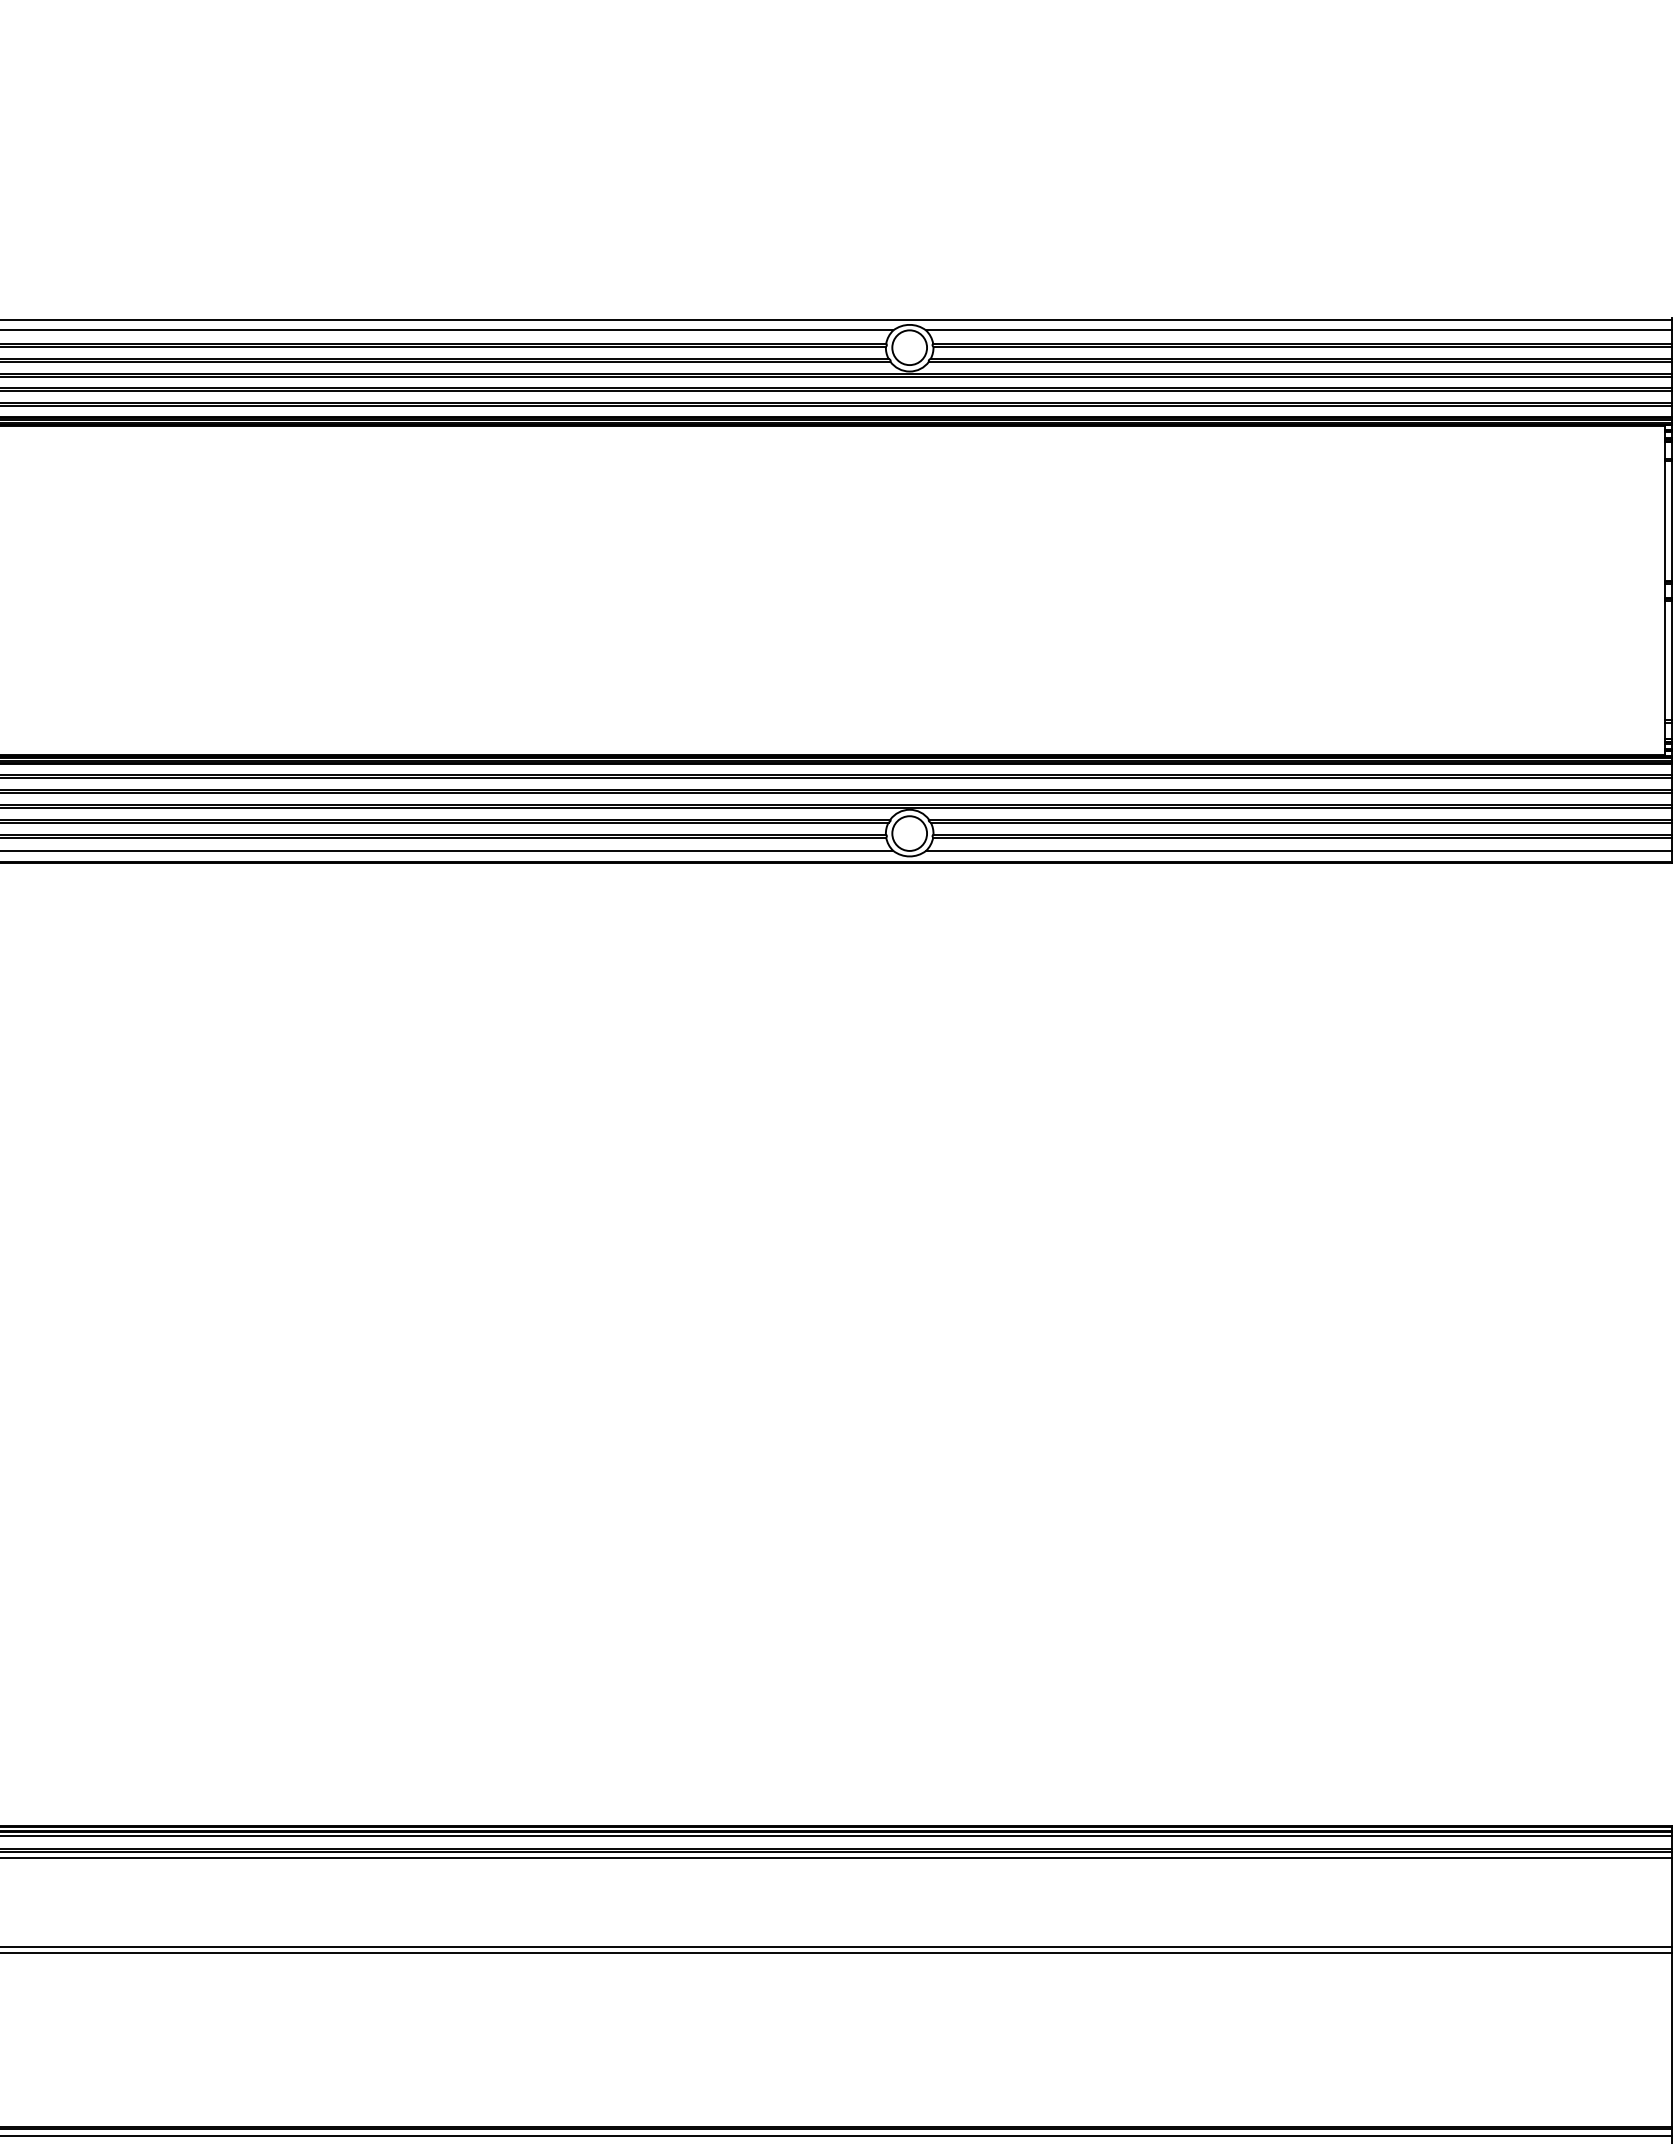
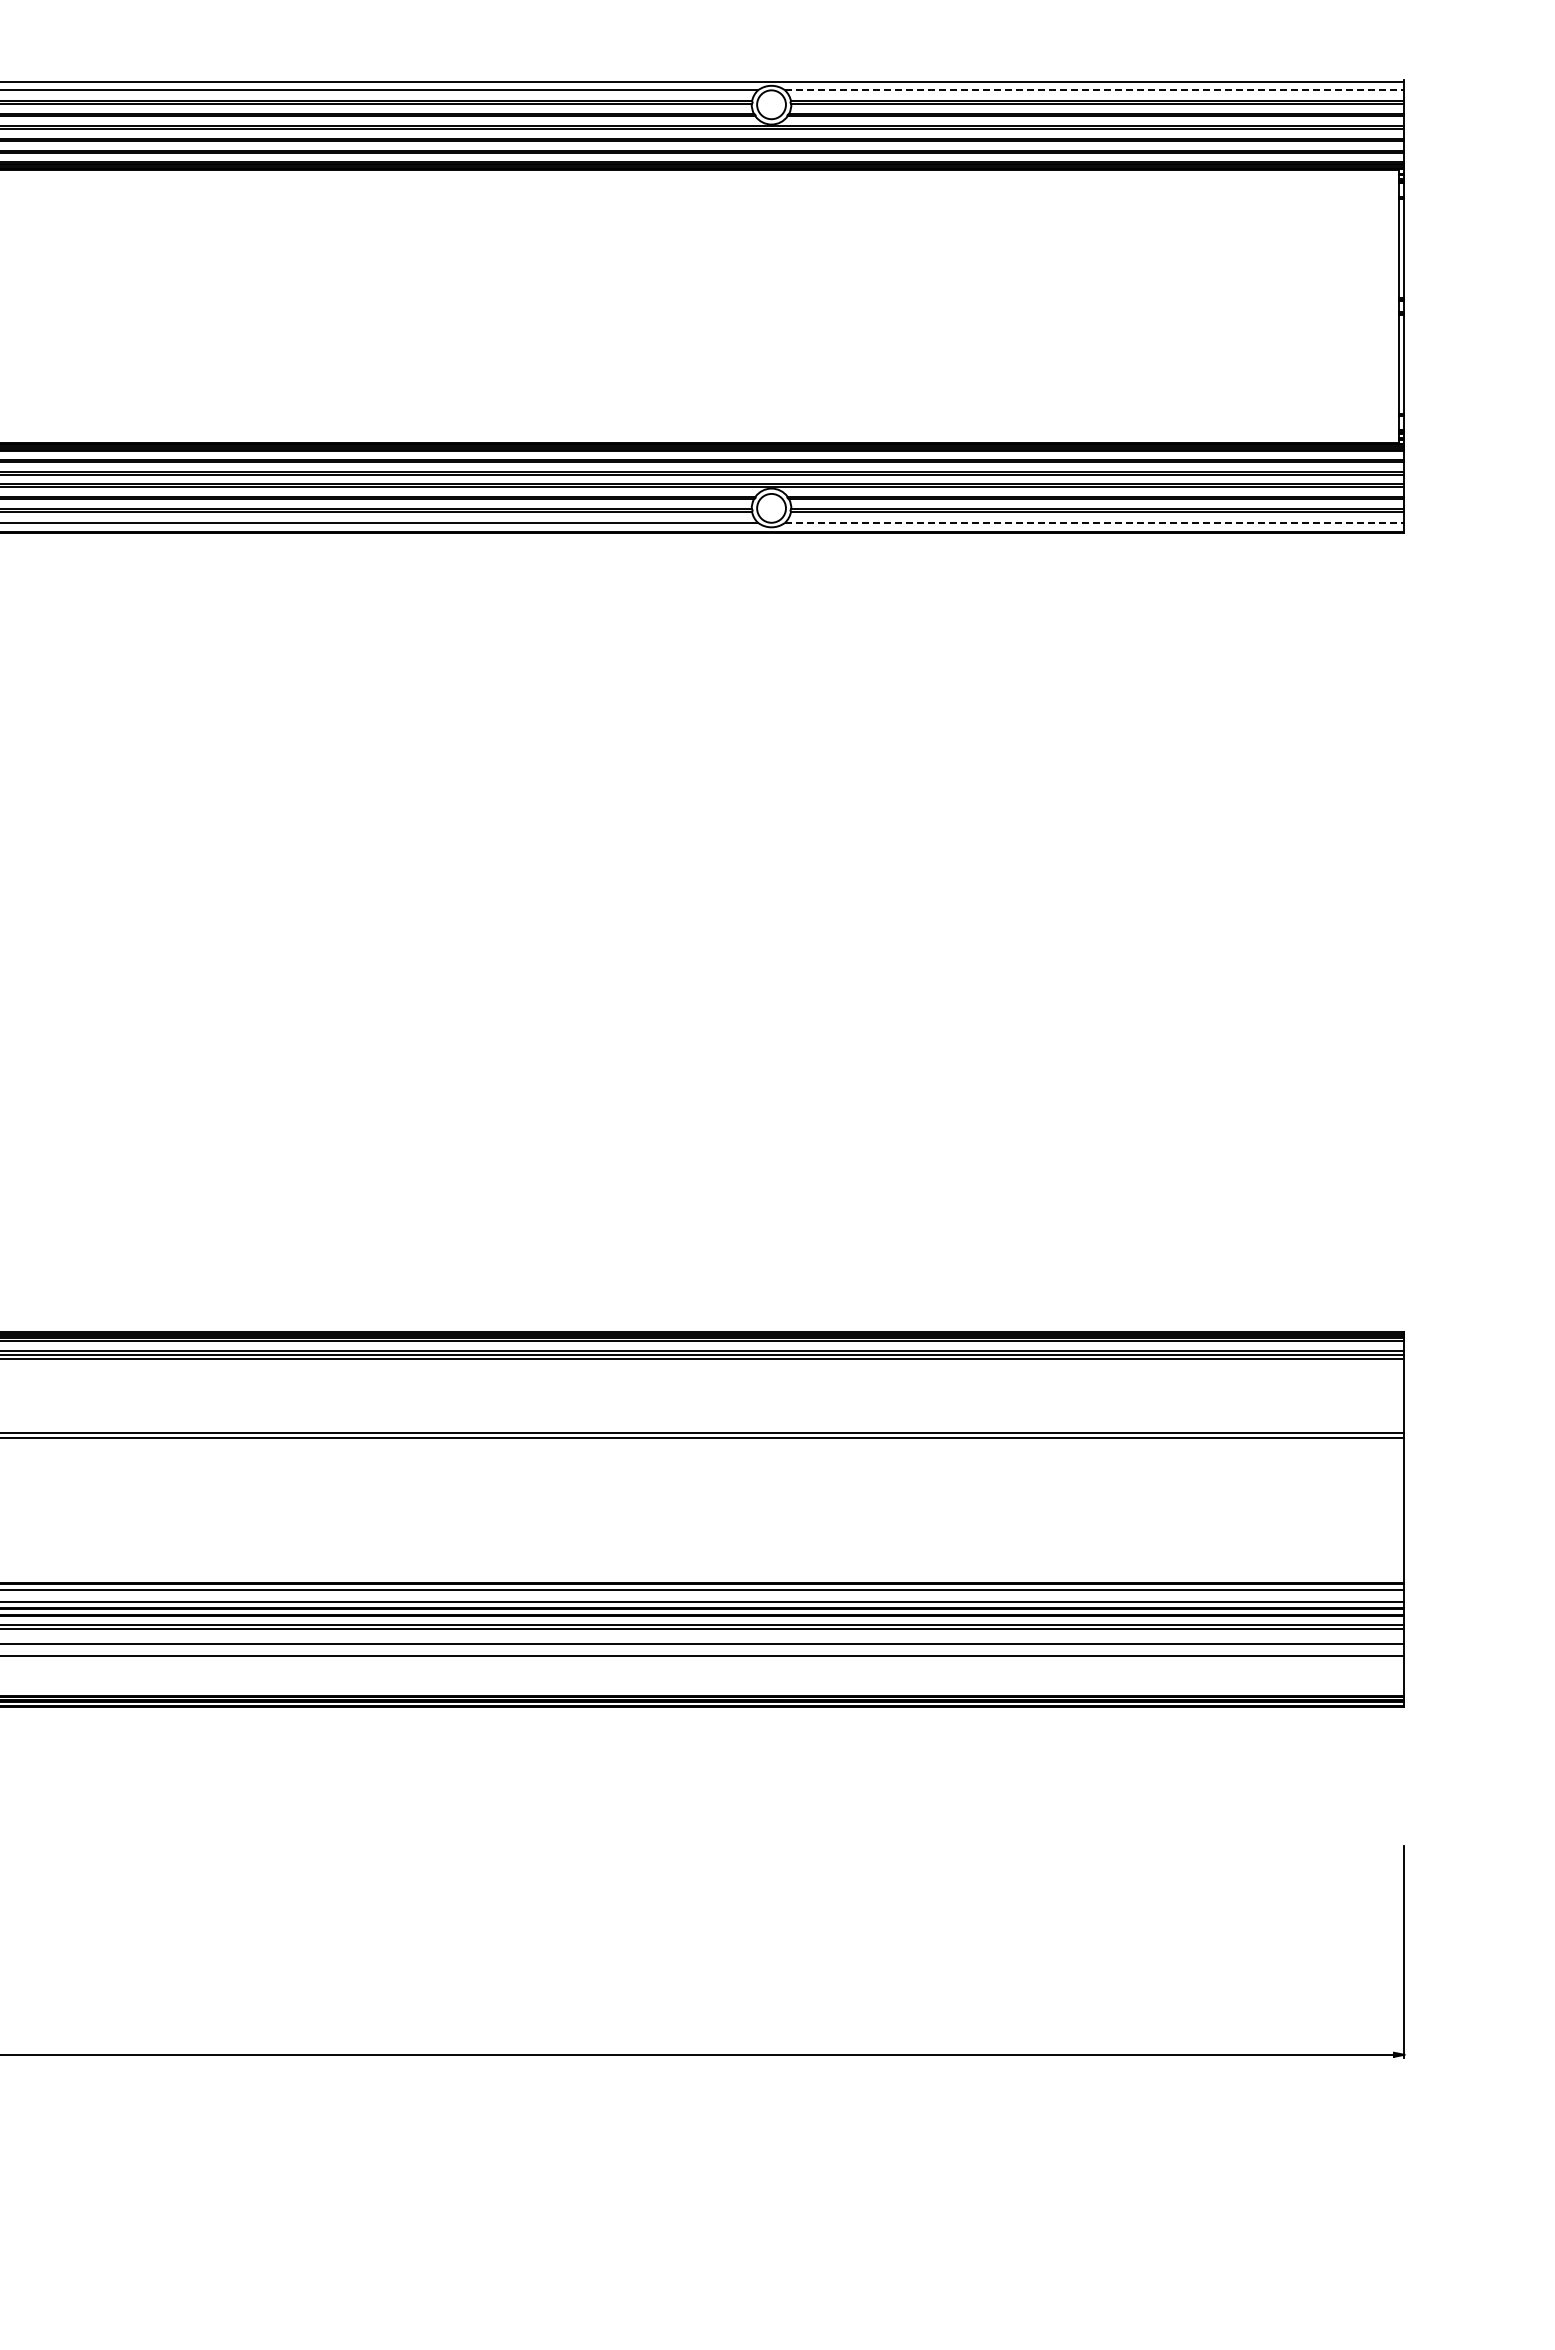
line: (1298, 330) -> (1094, 90), solid -> dashed
line: (1298, 850) -> (1094, 522), solid -> dashed

